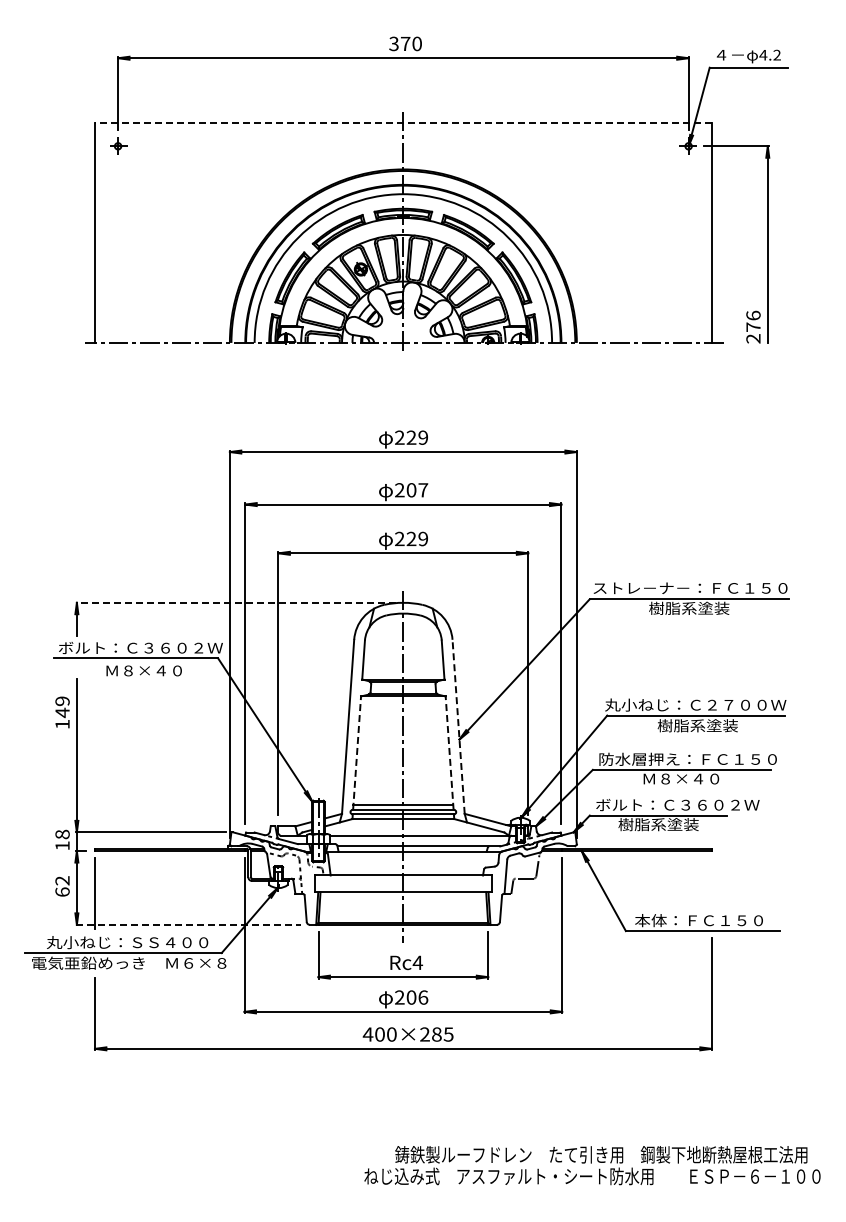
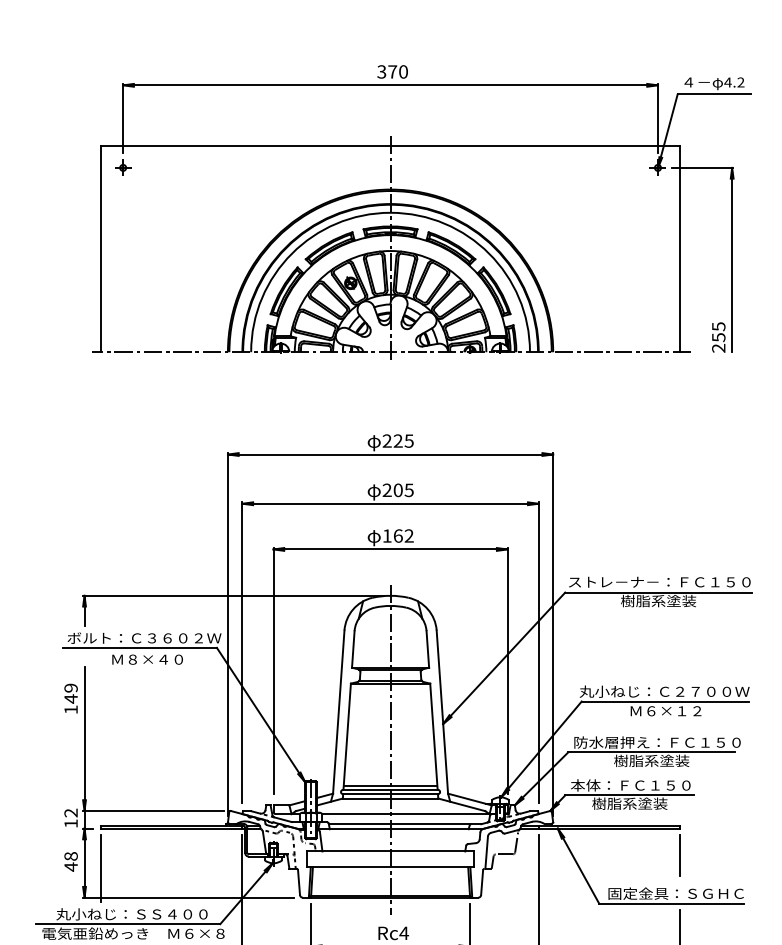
line: (402, 123) -> (389, 146), dashed -> solid
text: (753, 321) -> (718, 332), 276 -> 255
text: (423, 437) -> (409, 440), 229 -> 225
text: (423, 490) -> (409, 490), 207 -> 205
text: (411, 538) -> (398, 535), 229 -> 162
line: (235, 602) -> (233, 595), dashed -> solid
text: (697, 725) -> (666, 710), 樹脂系塗装 -> Ｍ６×１２
line: (458, 726) -> (442, 711), dashed -> solid
line: (357, 753) -> (347, 737), dashed -> solid
line: (449, 753) -> (433, 737), dashed -> solid
text: (681, 778) -> (651, 760), Ｍ８×４０ -> 樹脂系塗装
text: (677, 804) -> (647, 784), ボルト：Ｃ３６０２Ｗ -> 本体：ＦＣ１５０
text: (62, 834) -> (71, 813), 18 -> 12
line: (711, 879) -> (679, 855), added
text: (62, 886) -> (71, 861), 62 -> 48
text: (707, 920) -> (675, 893), 本体：ＦＣ１５０ -> 固定金具：ＳＧＨＣ
line: (188, 924) -> (189, 897), dashed -> solid

